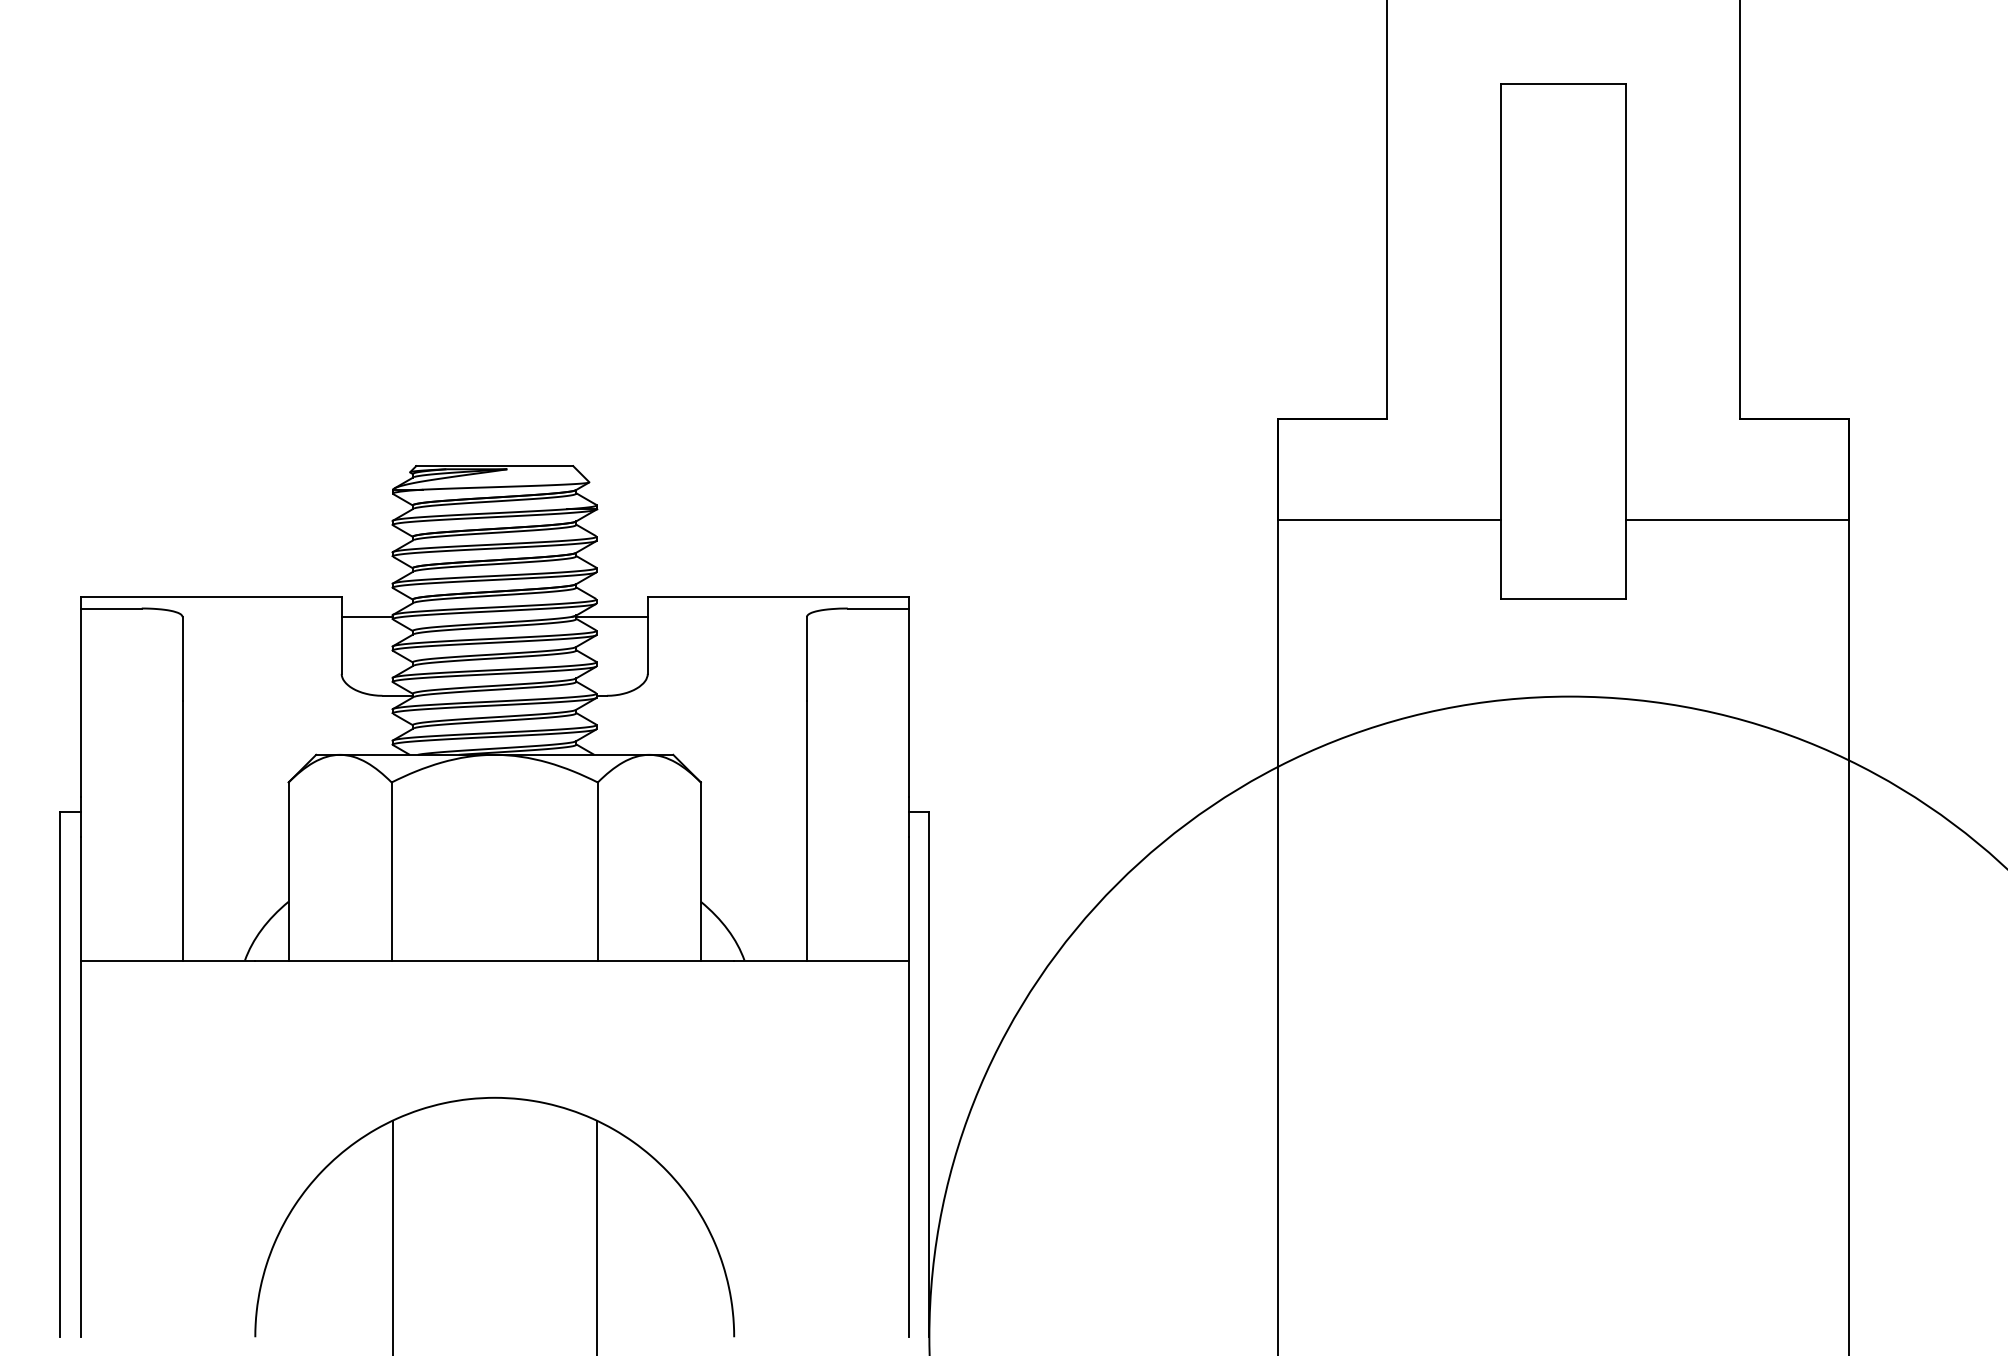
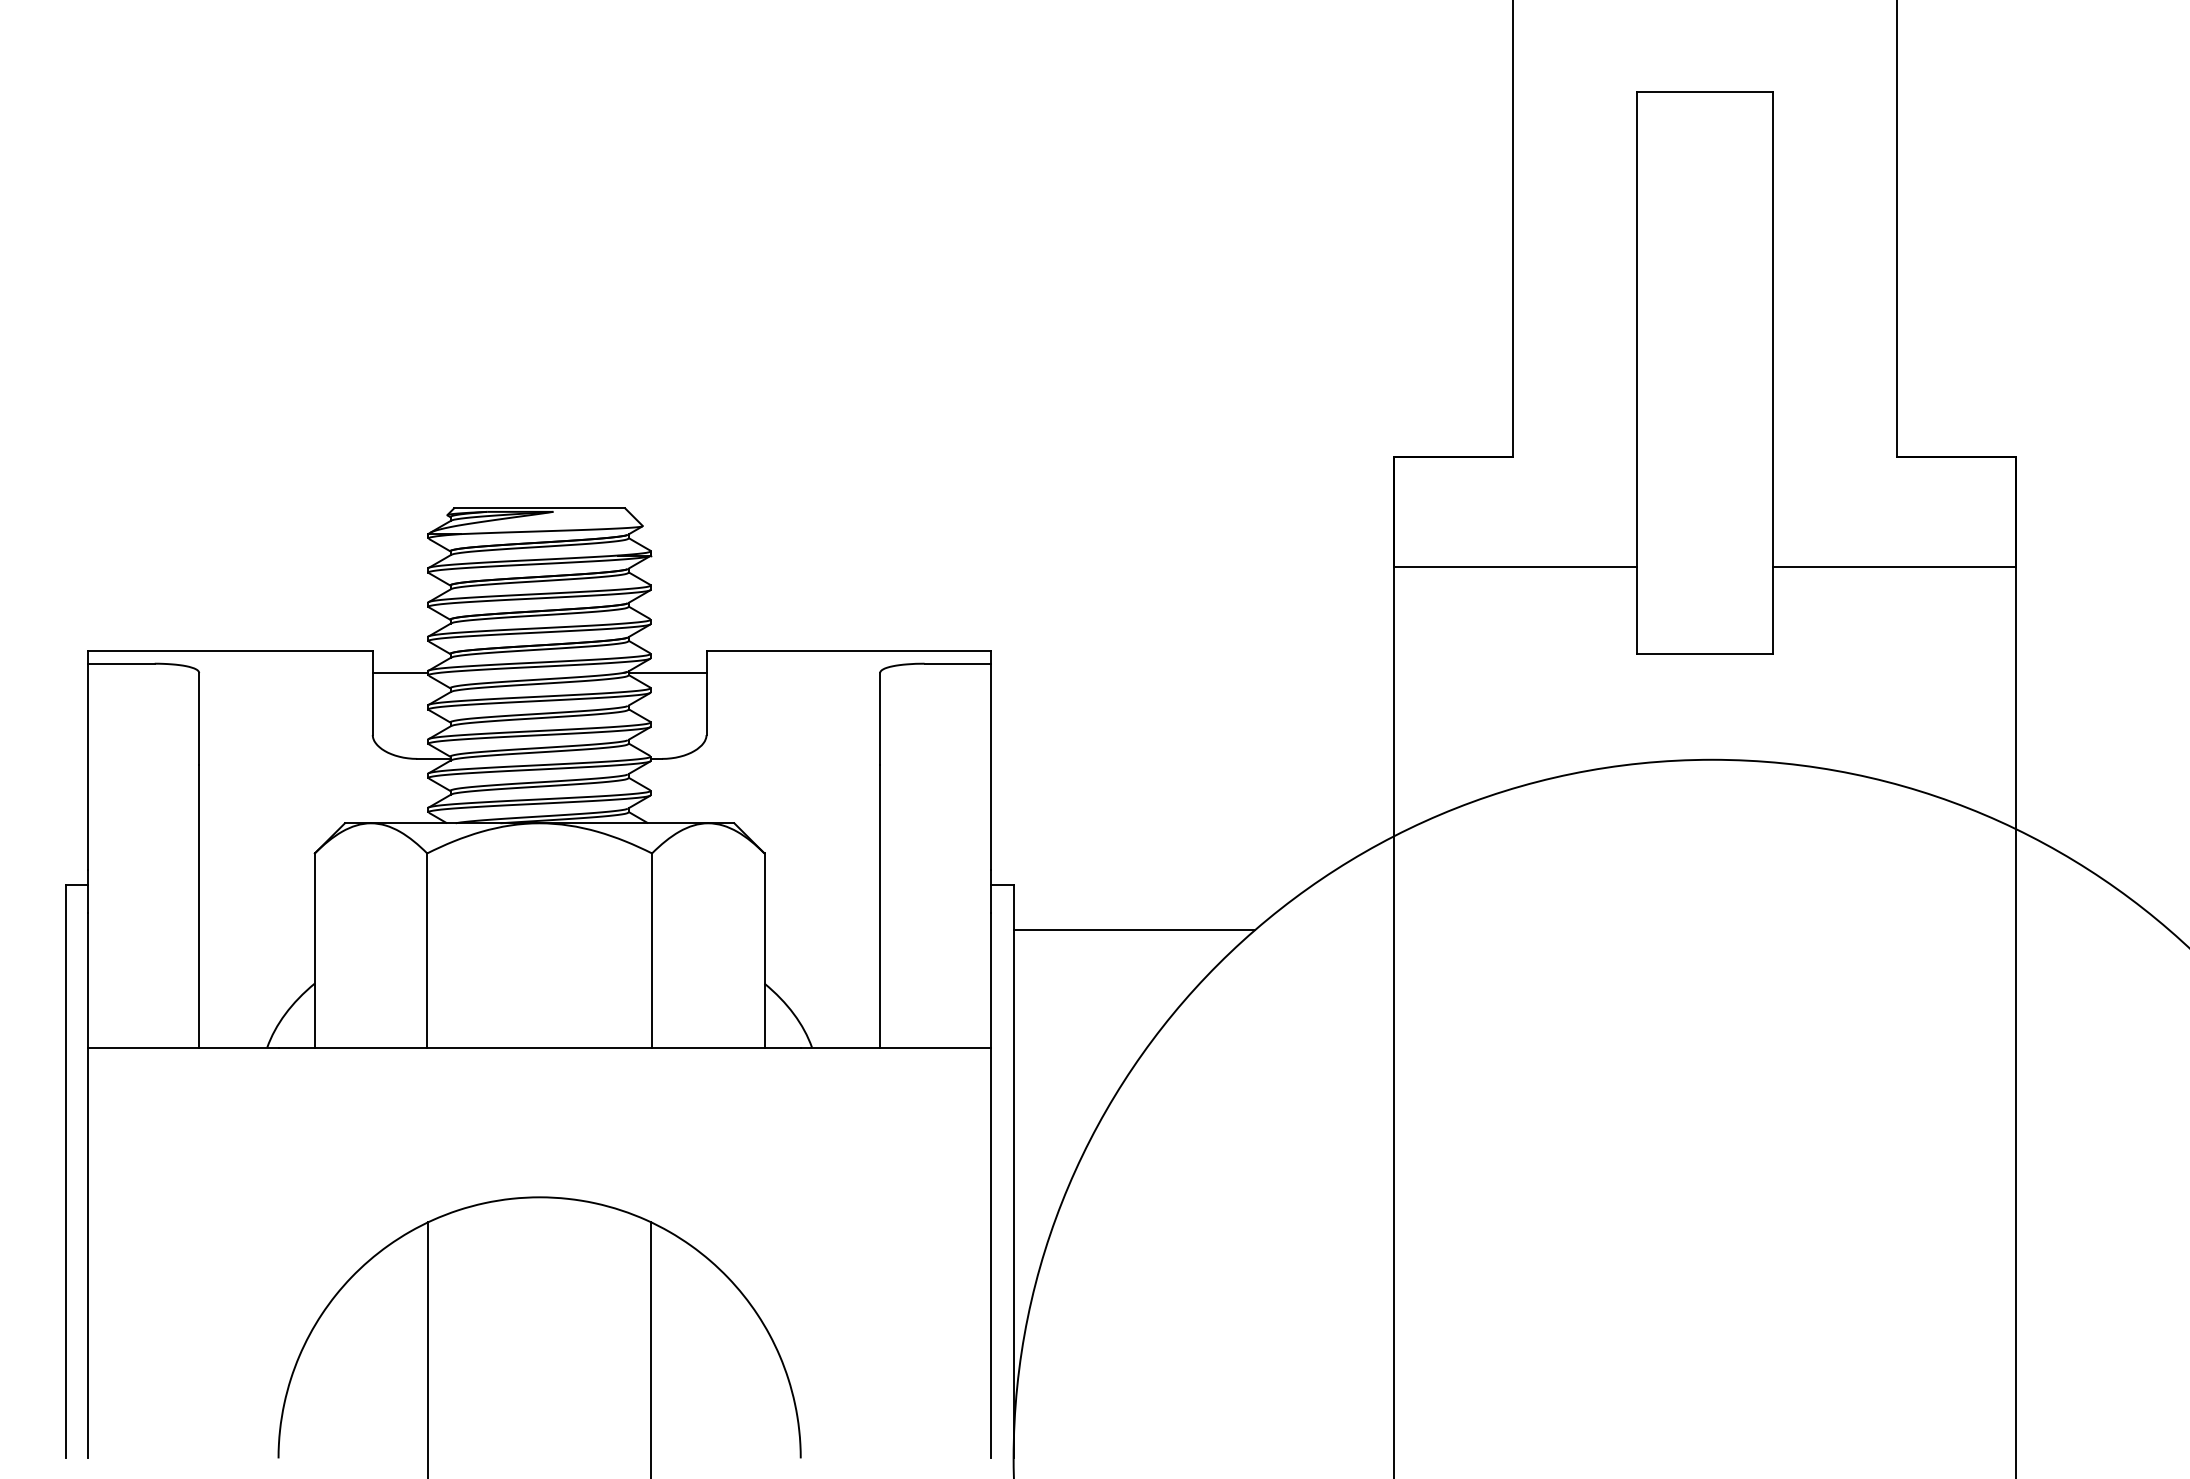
line: (1040, 852) -> (1134, 929), added

